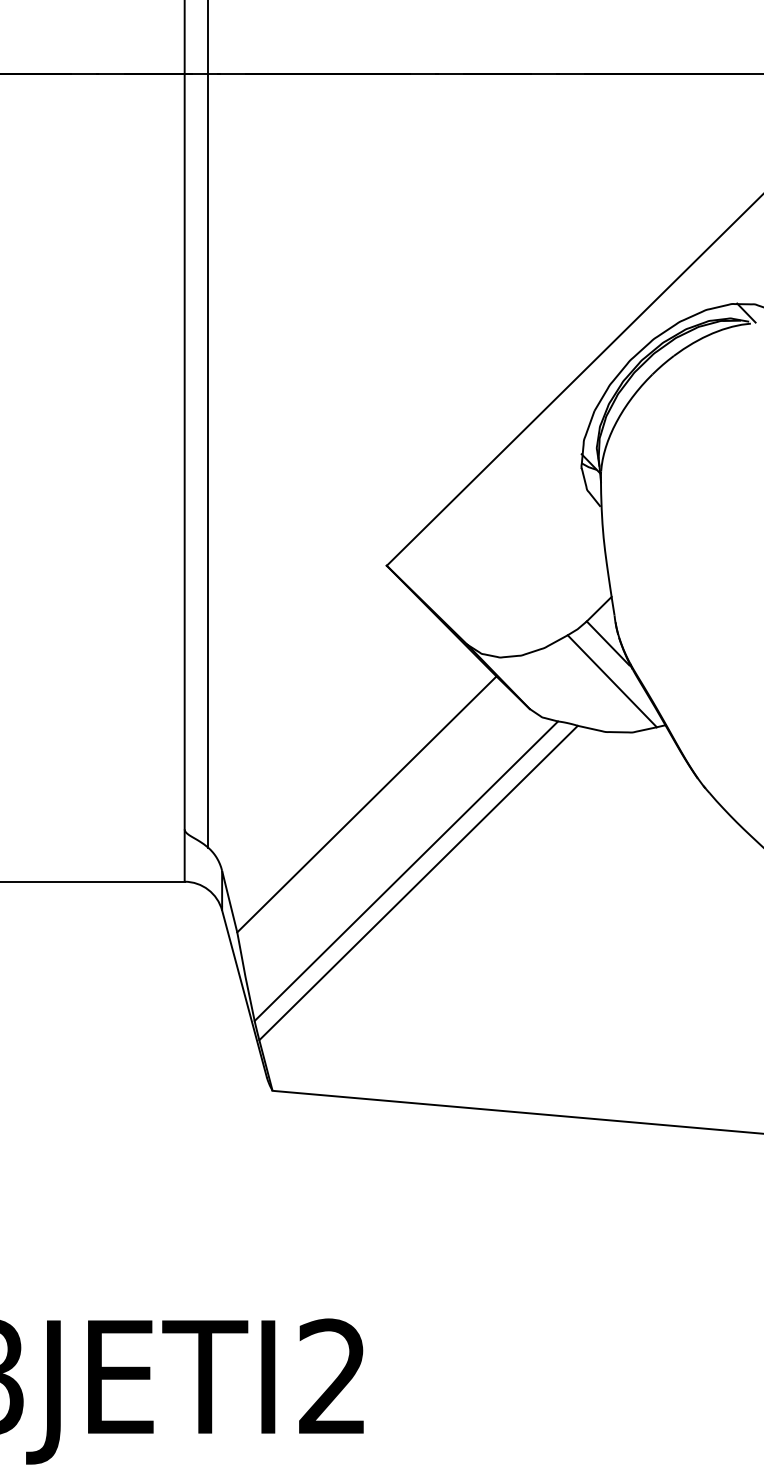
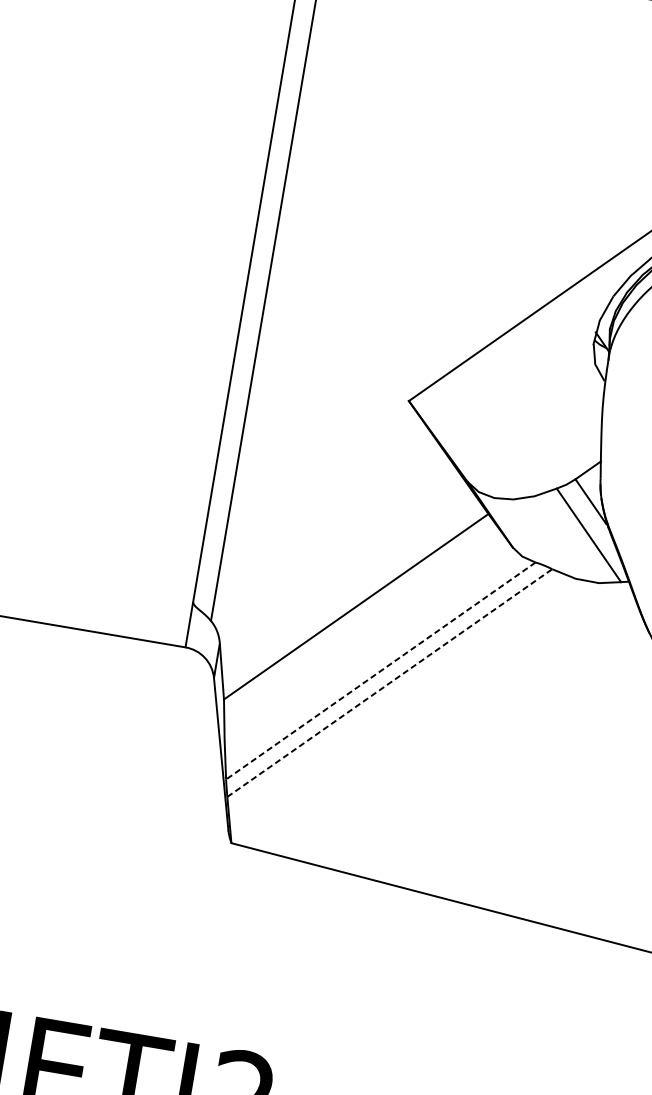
line: (406, 871) -> (380, 671), solid -> dashed
line: (418, 883) -> (389, 683), solid -> dashed

